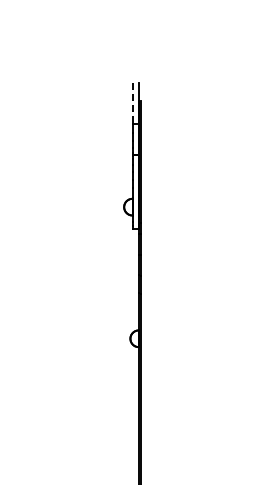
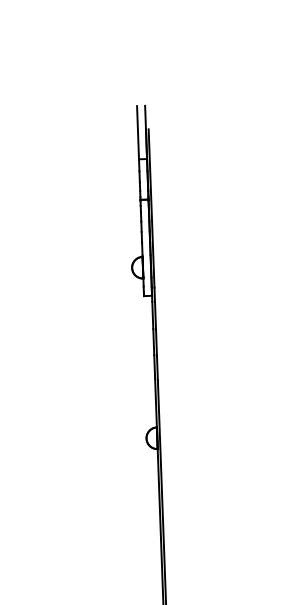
line: (132, 103) -> (138, 133), dashed -> solid

